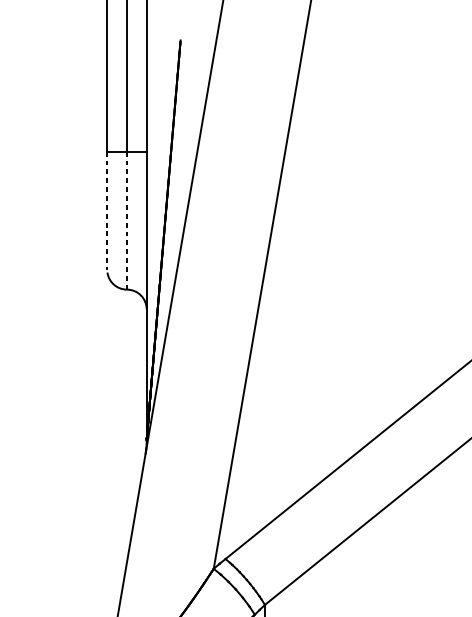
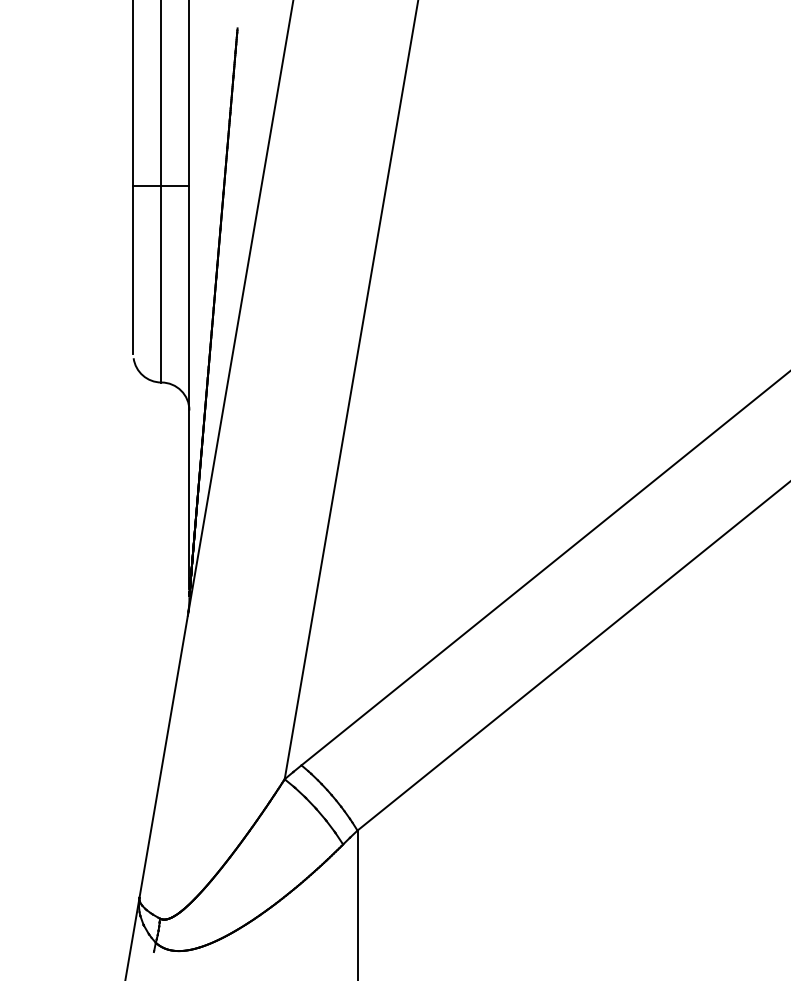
line: (107, 210) -> (133, 270), dashed -> solid
line: (127, 219) -> (161, 283), dashed -> solid

